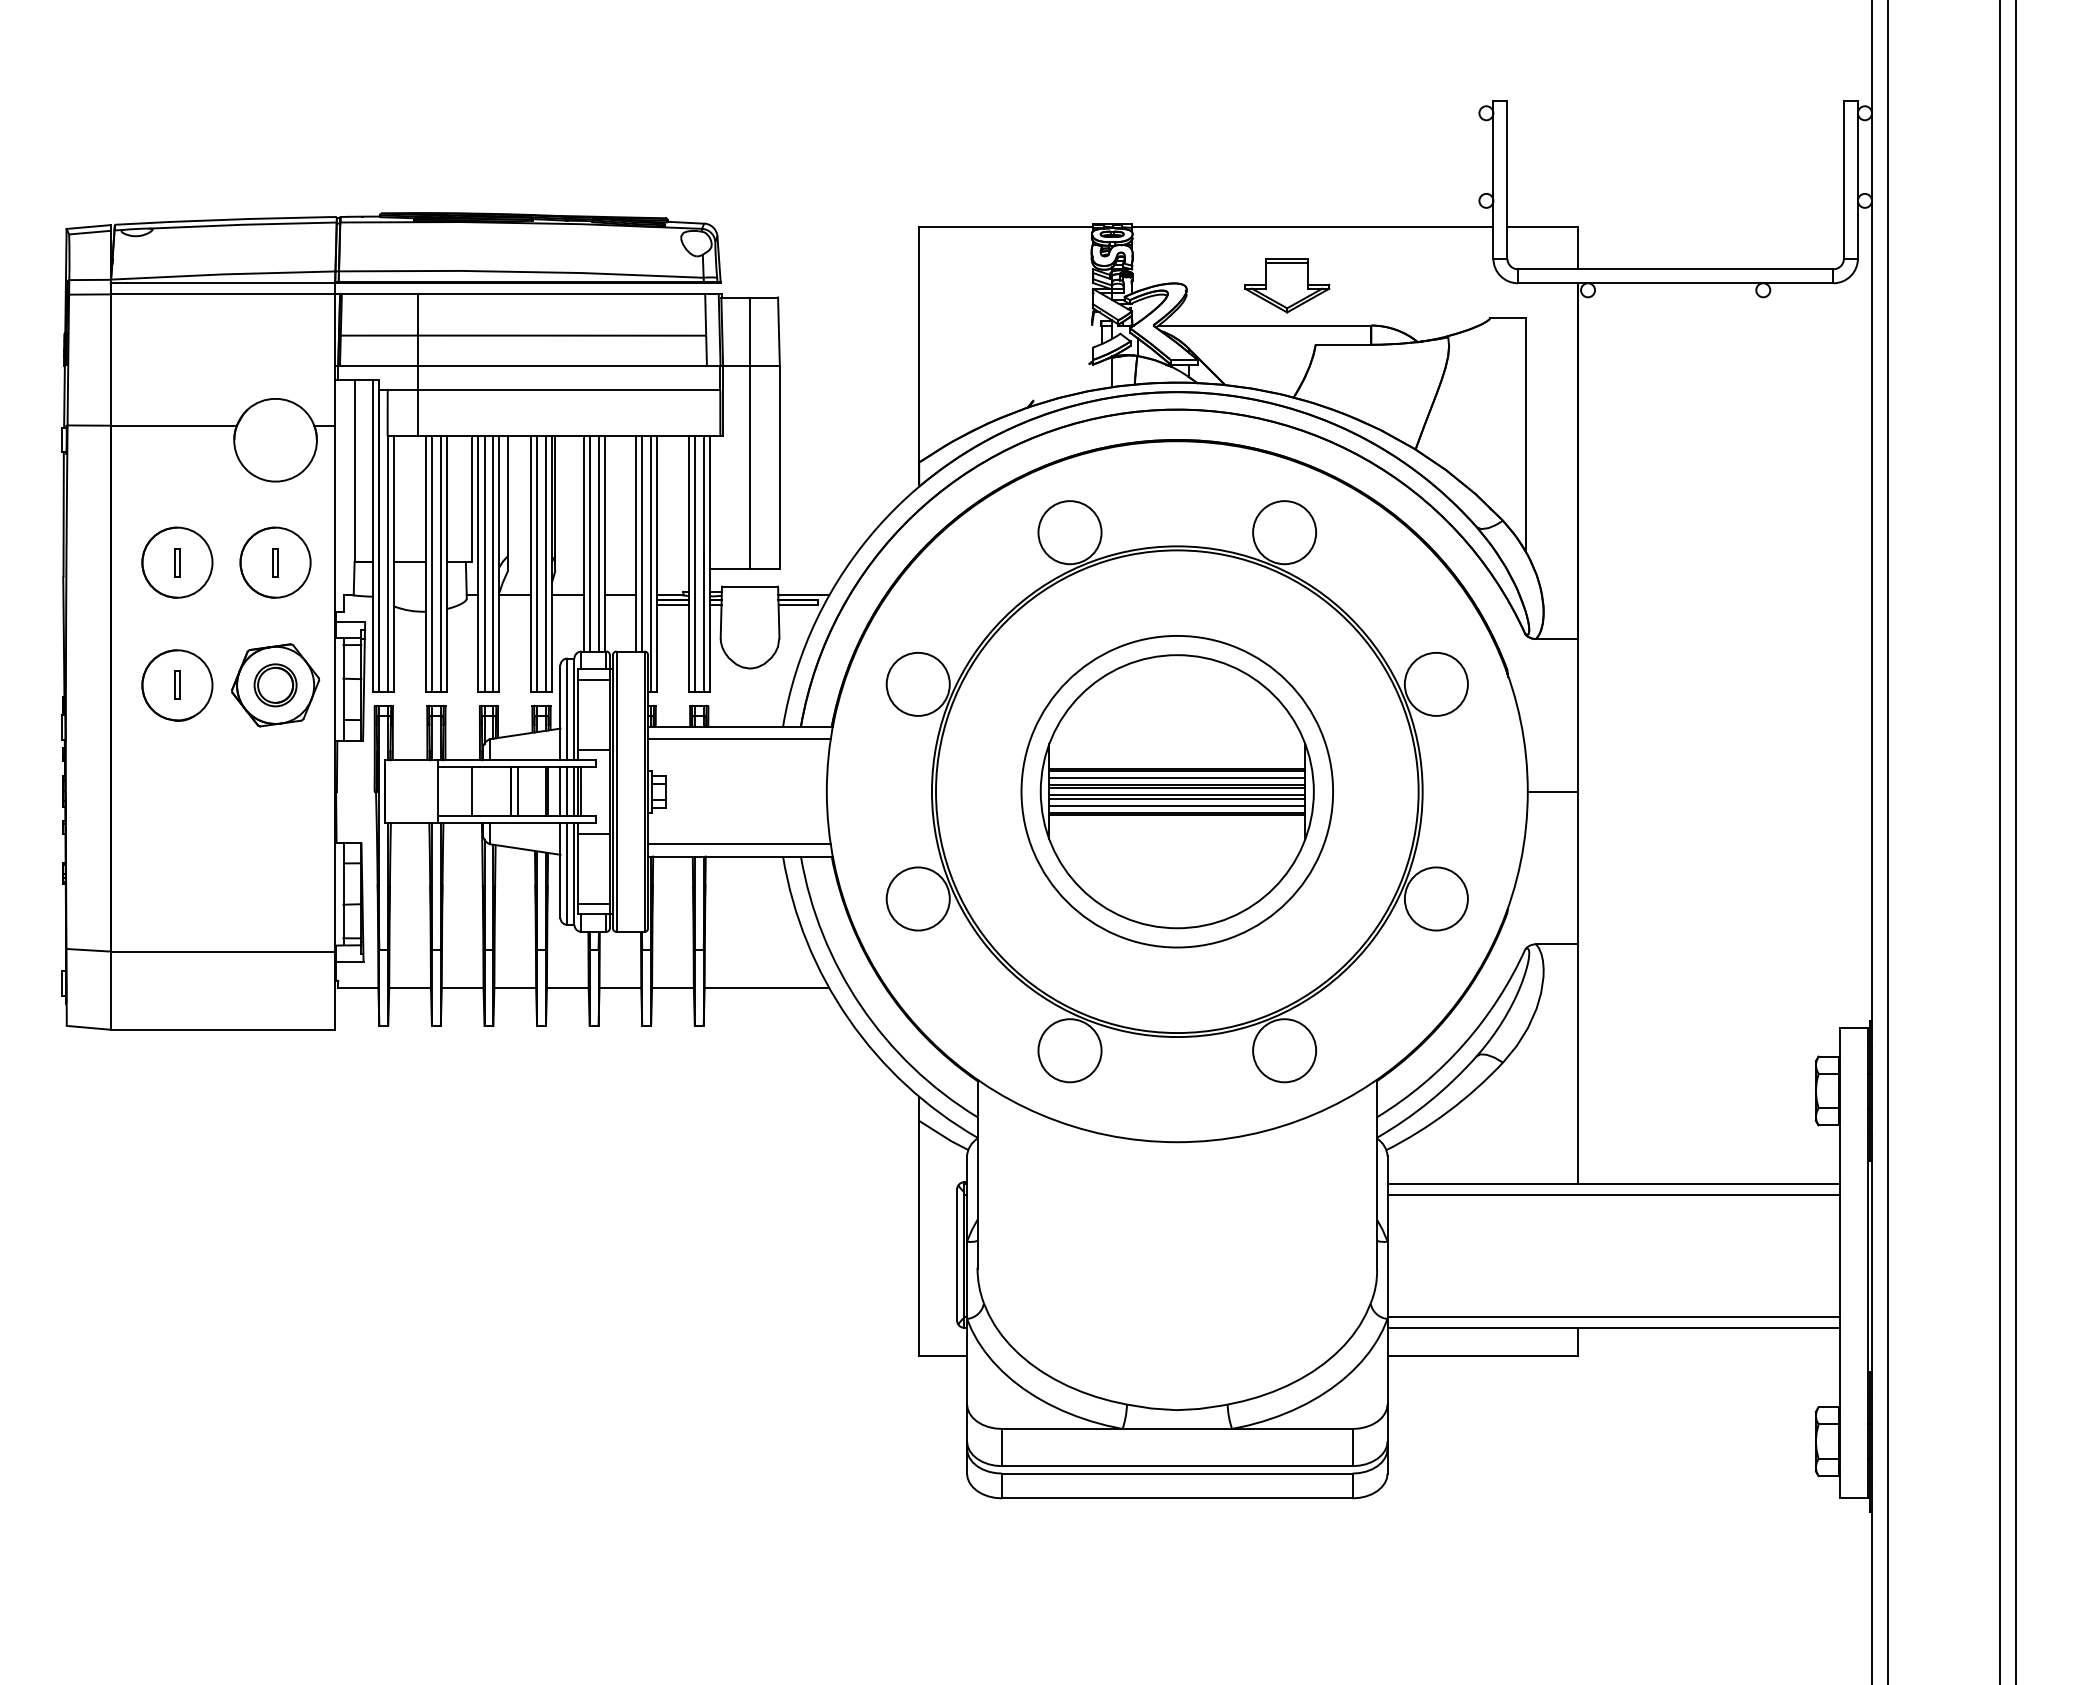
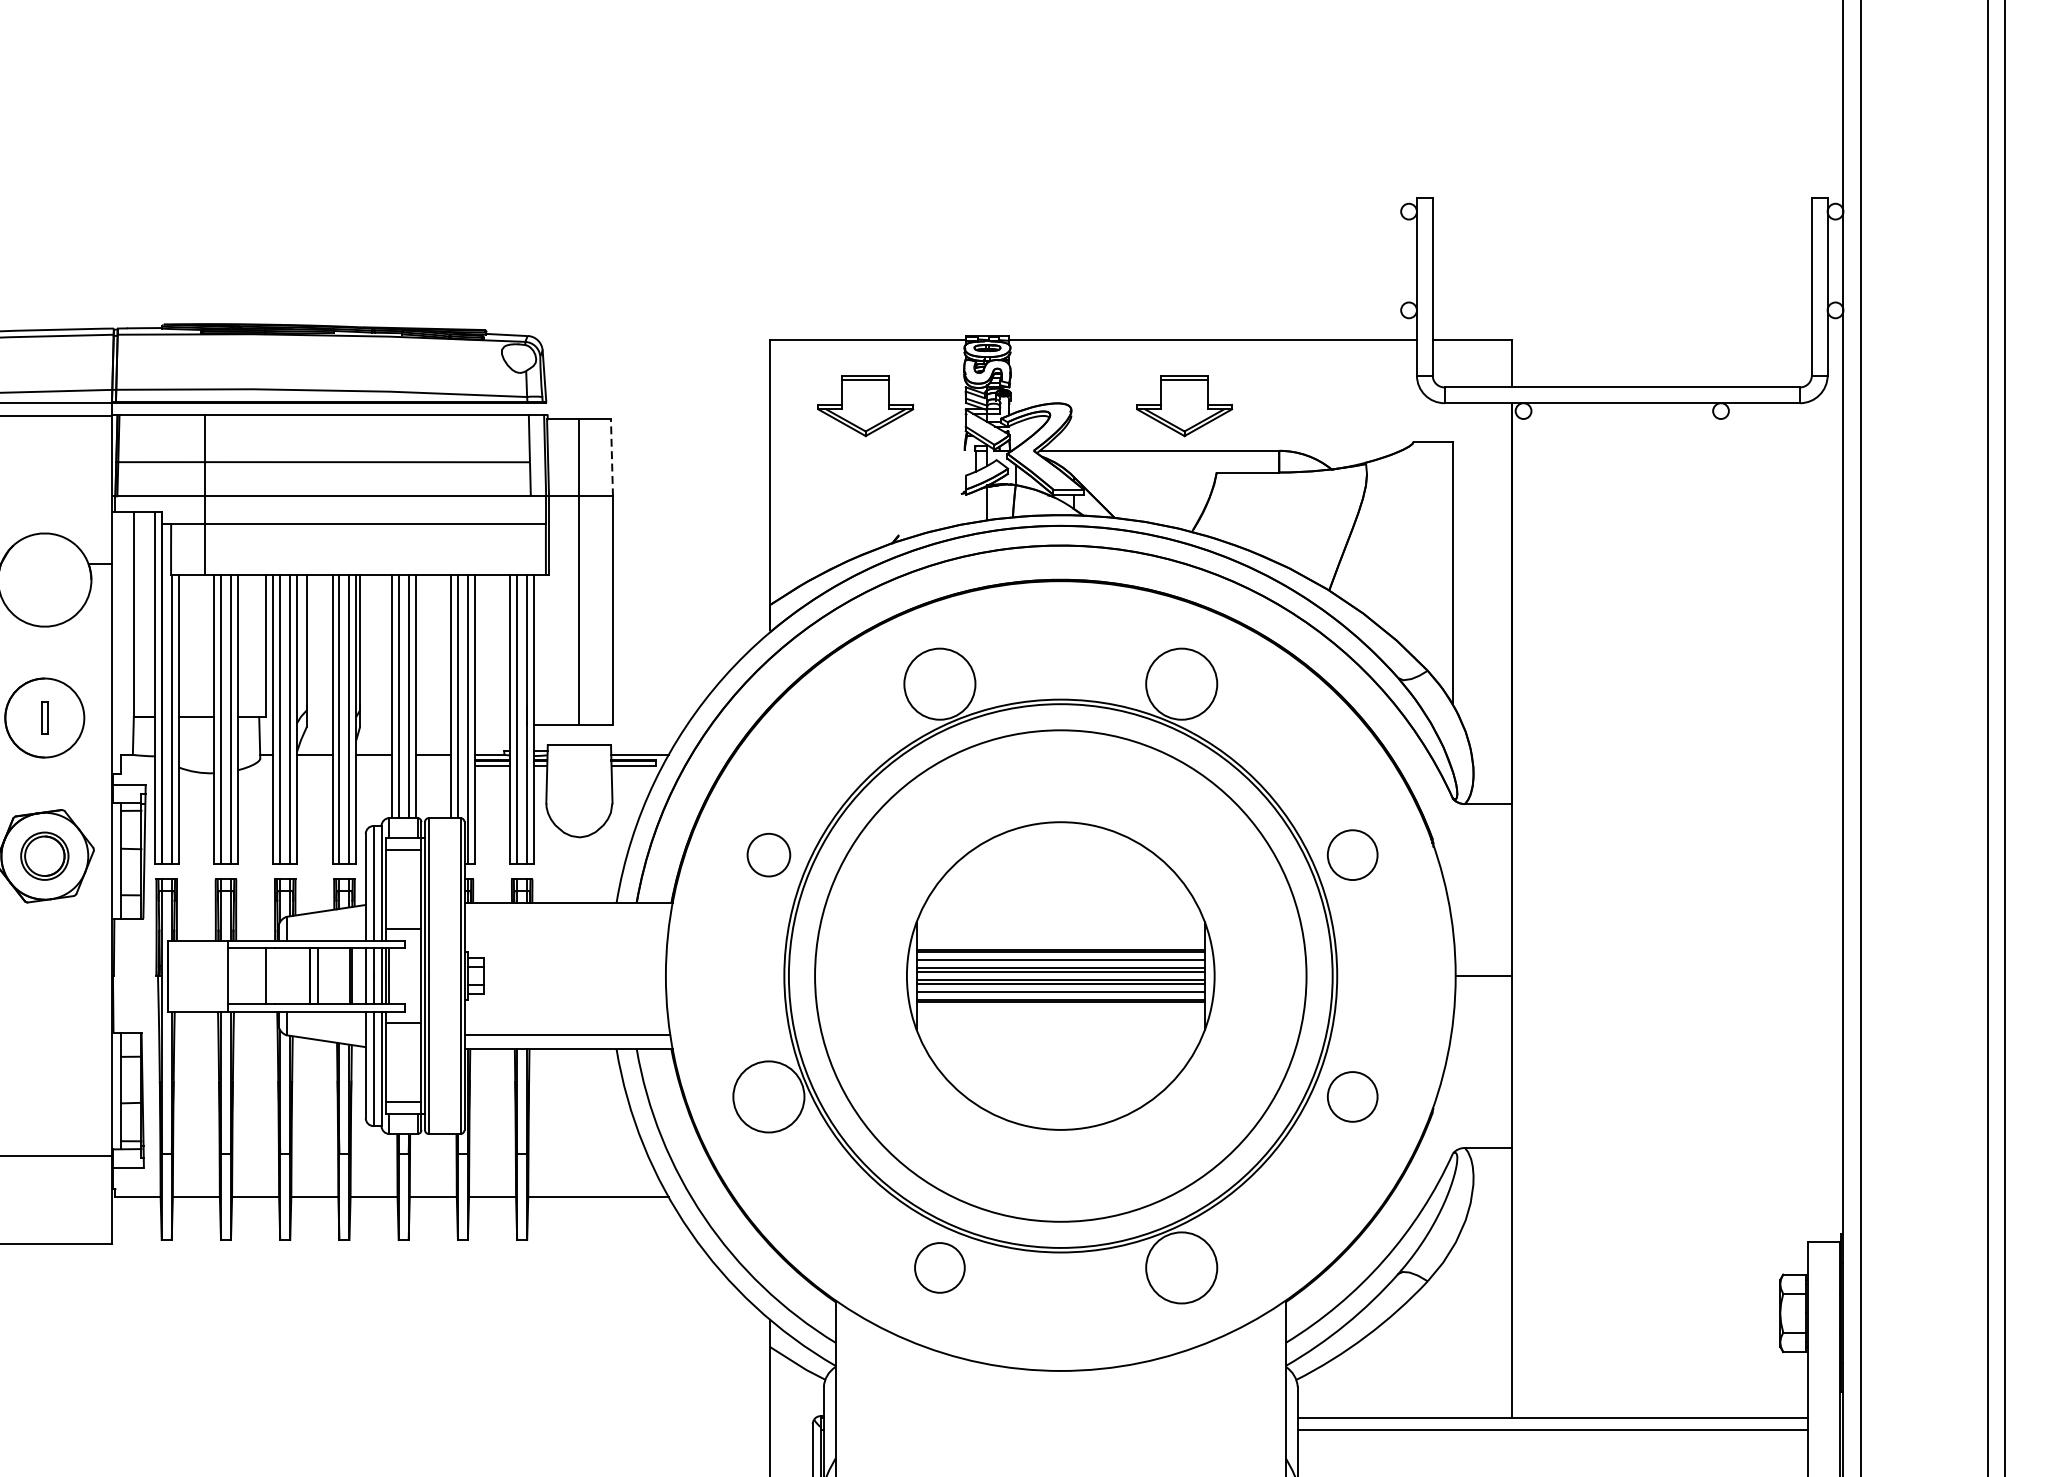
part: (1004, 285) -> (866, 405), added
line: (778, 331) -> (611, 457), solid -> dashed
circle: (917, 683) -> (768, 854), size x0.6
circle: (1435, 683) -> (1351, 854), size x0.7
line: (739, 739) -> (567, 917), removed
circle: (1177, 791) -> (1061, 975), size x1.4
circle: (1435, 898) -> (1351, 1096), size x0.7
circle: (1069, 1050) -> (939, 1267), size x0.7

